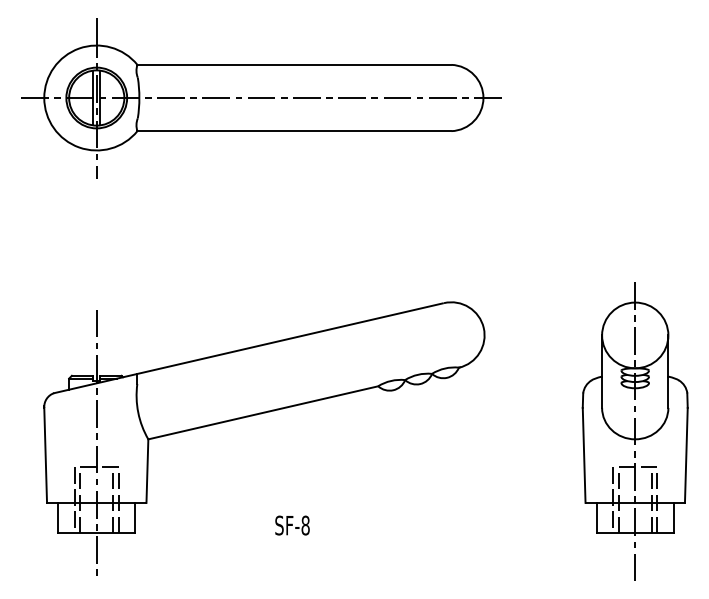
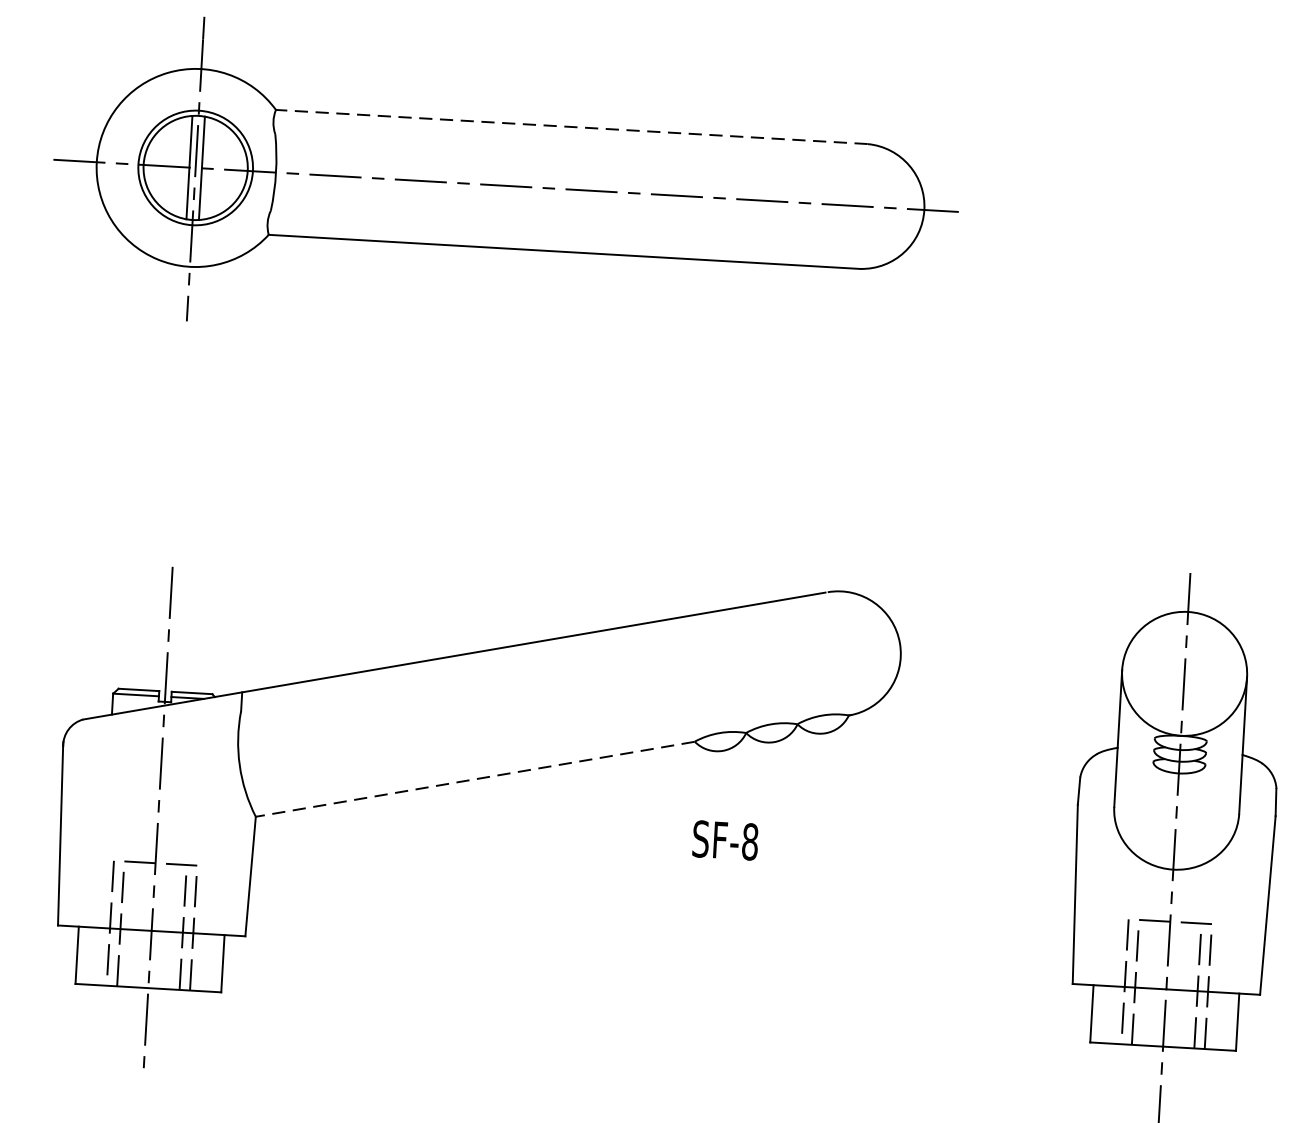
line: (294, 64) -> (571, 126), solid -> dashed
line: (263, 412) -> (475, 778), solid -> dashed
text: (292, 525) -> (725, 840), moved

